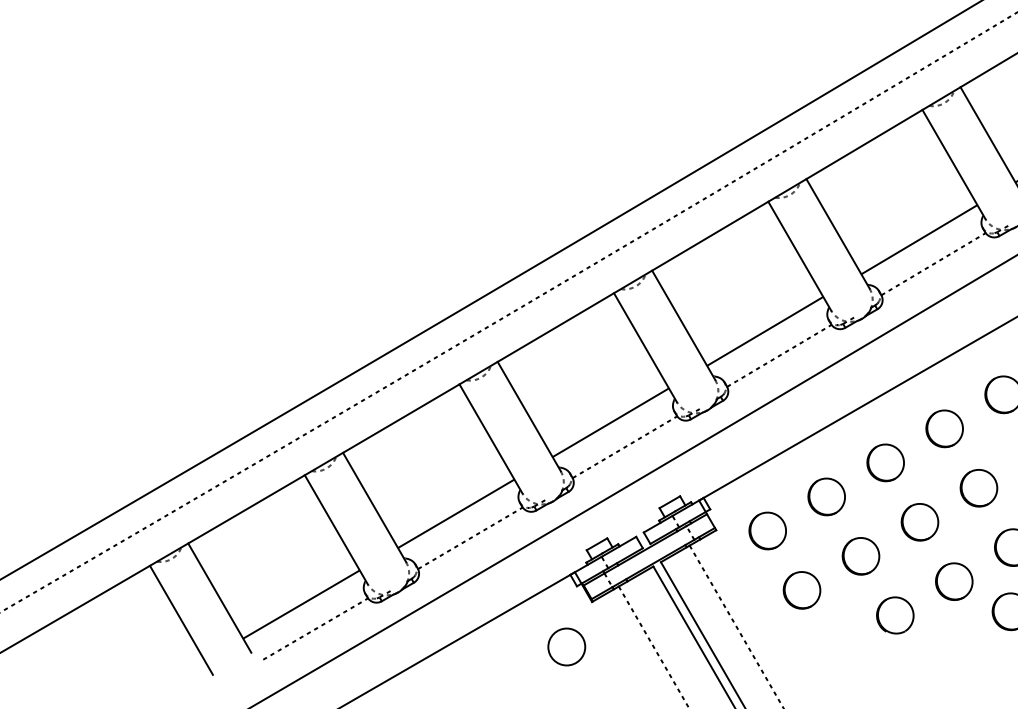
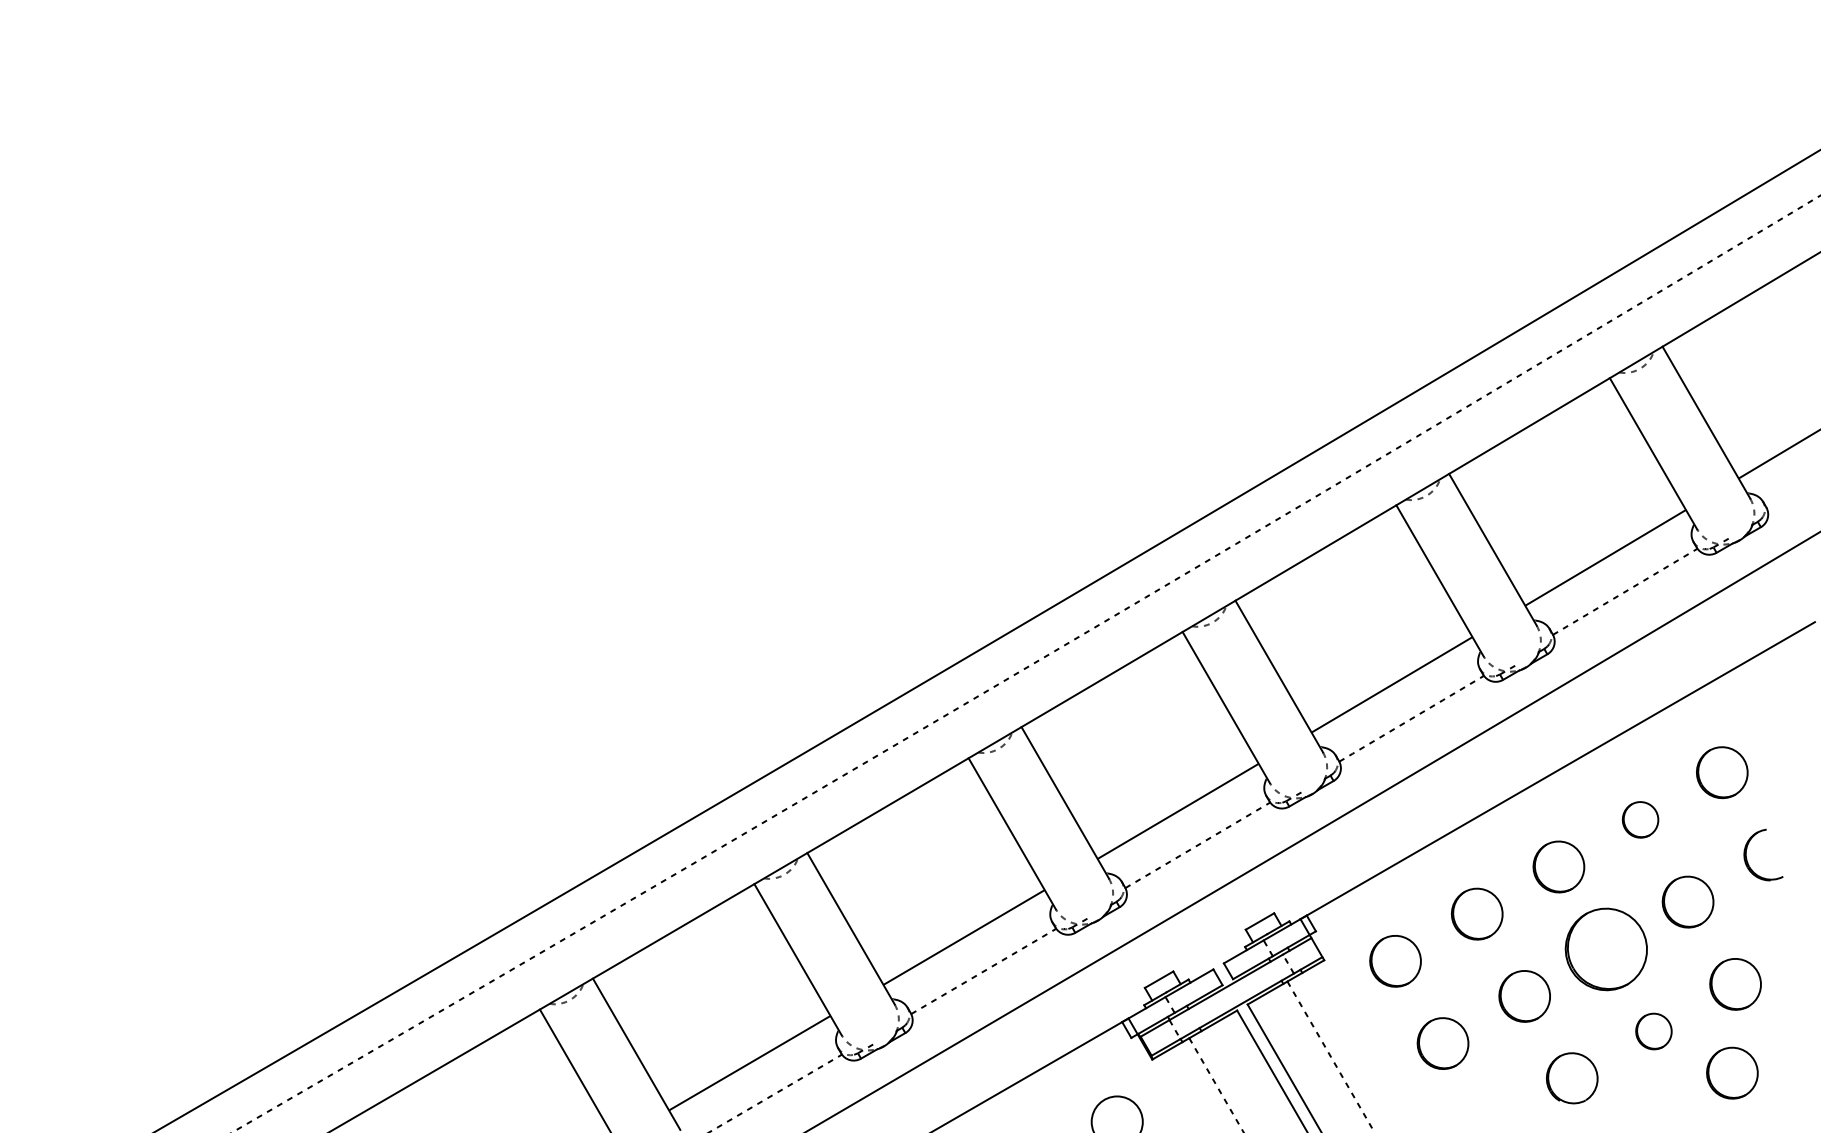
part: (944, 428) -> (1640, 819), size x0.7
part: (920, 521) -> (1606, 948), size x1.6
part: (953, 581) -> (1653, 1031), size x0.7

